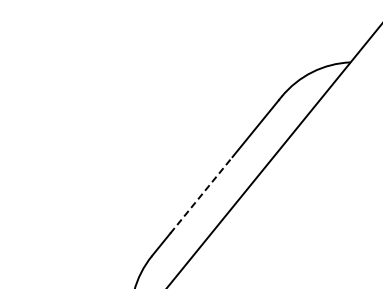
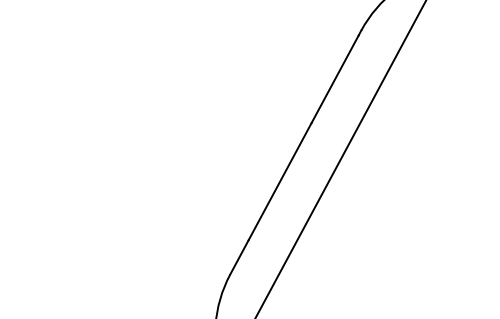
line: (201, 194) -> (280, 180), dashed -> solid

